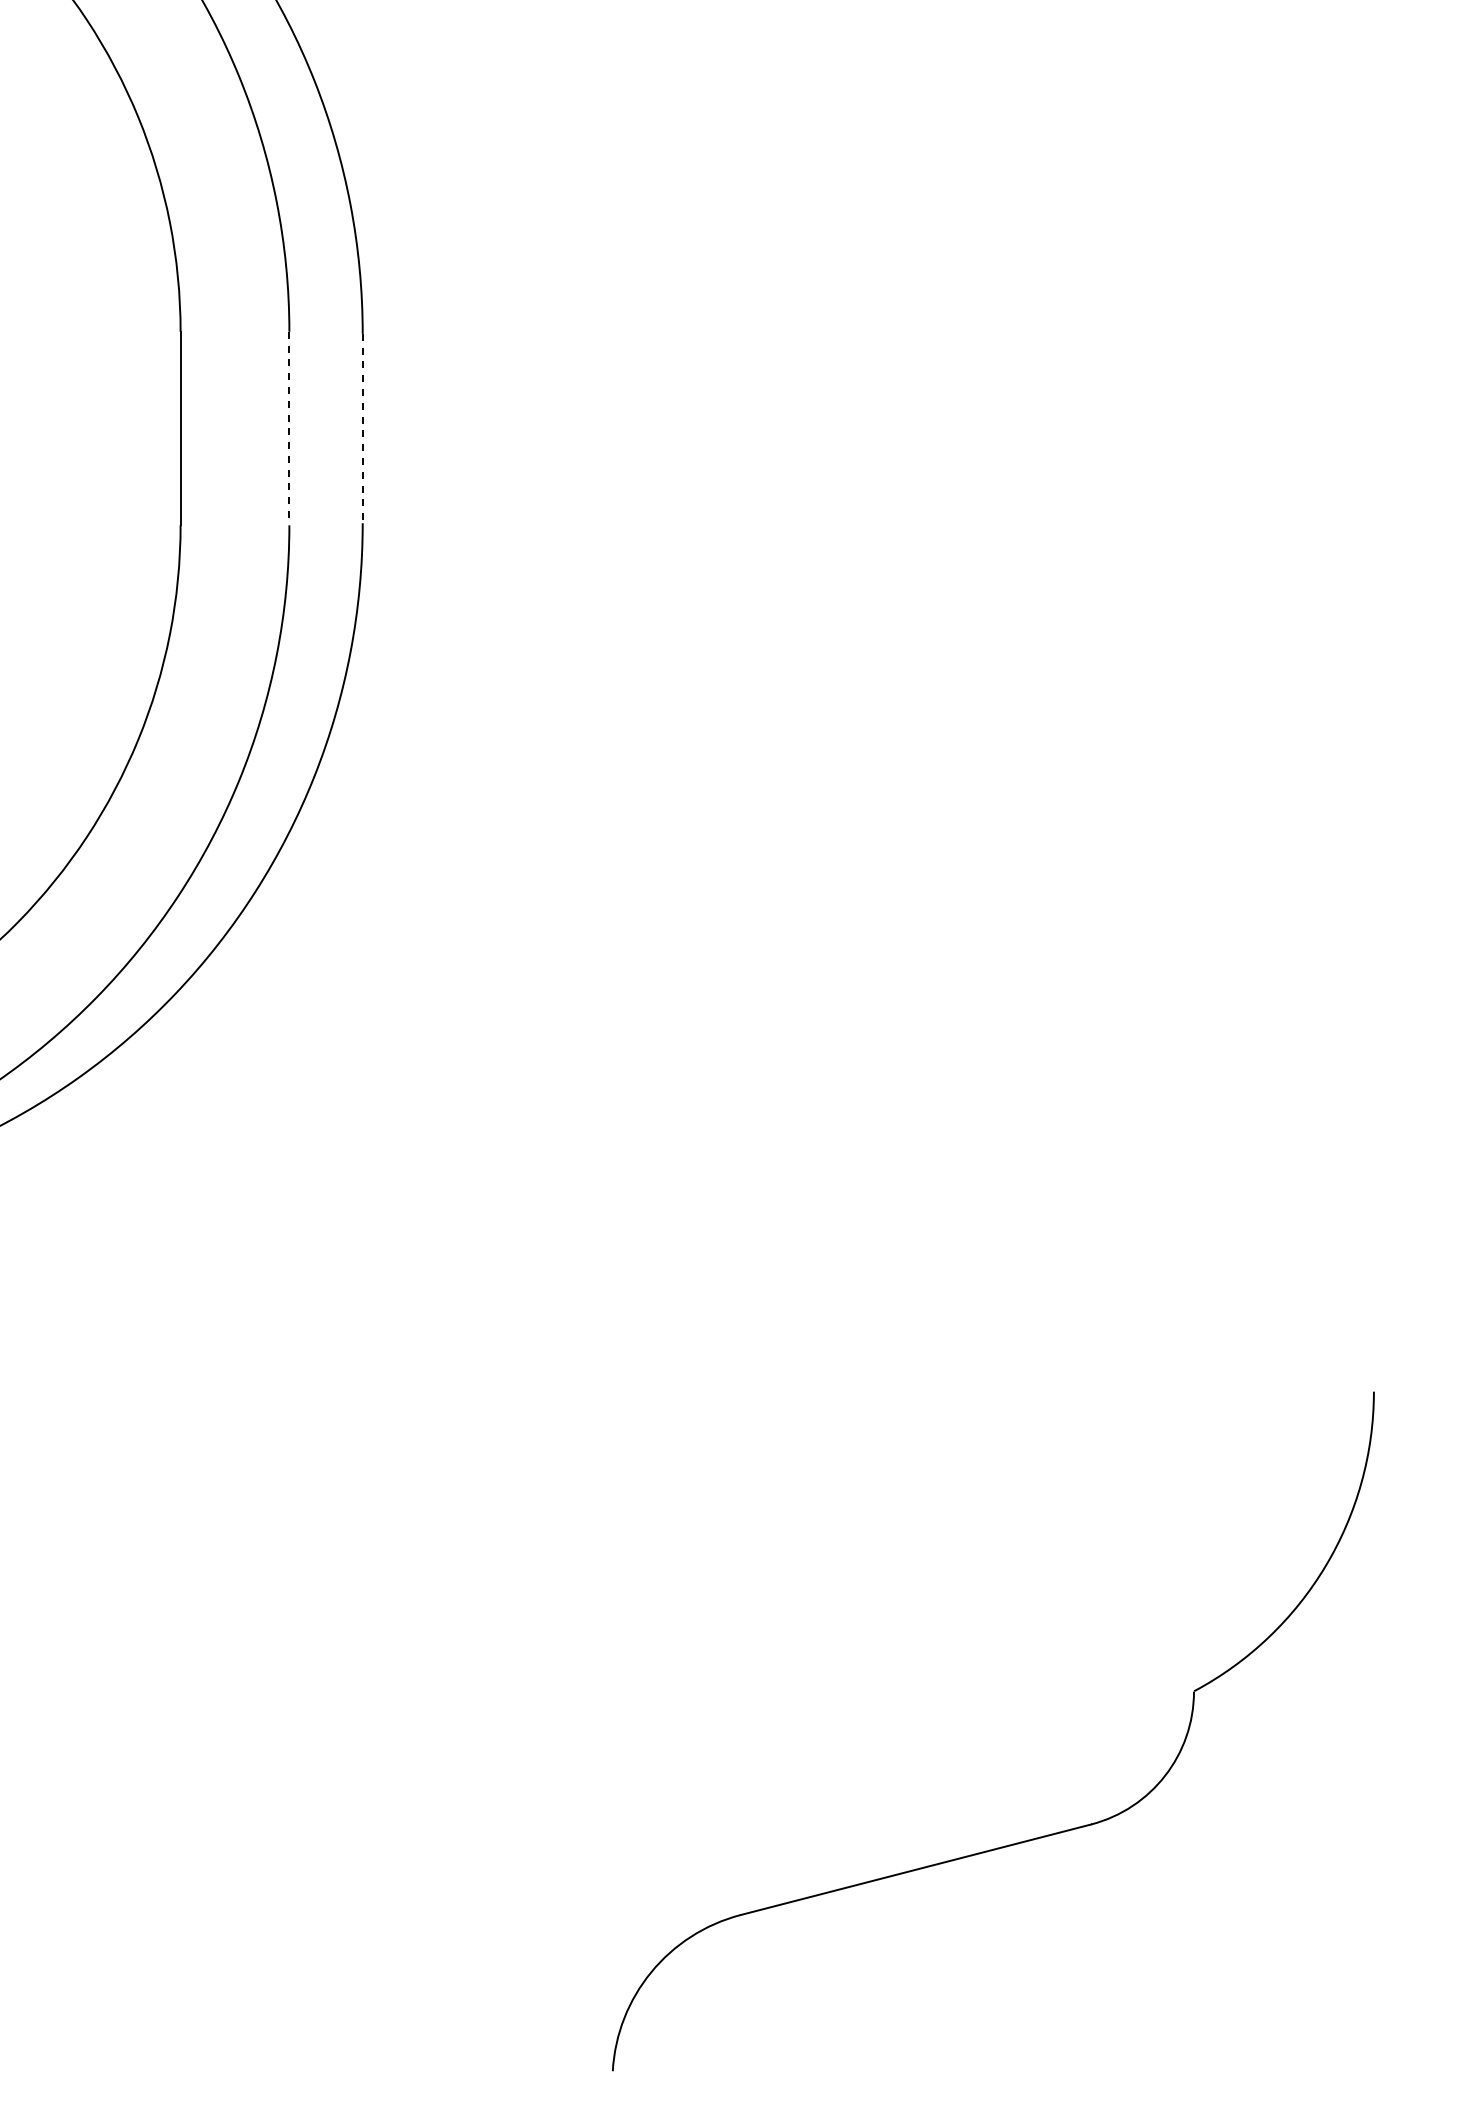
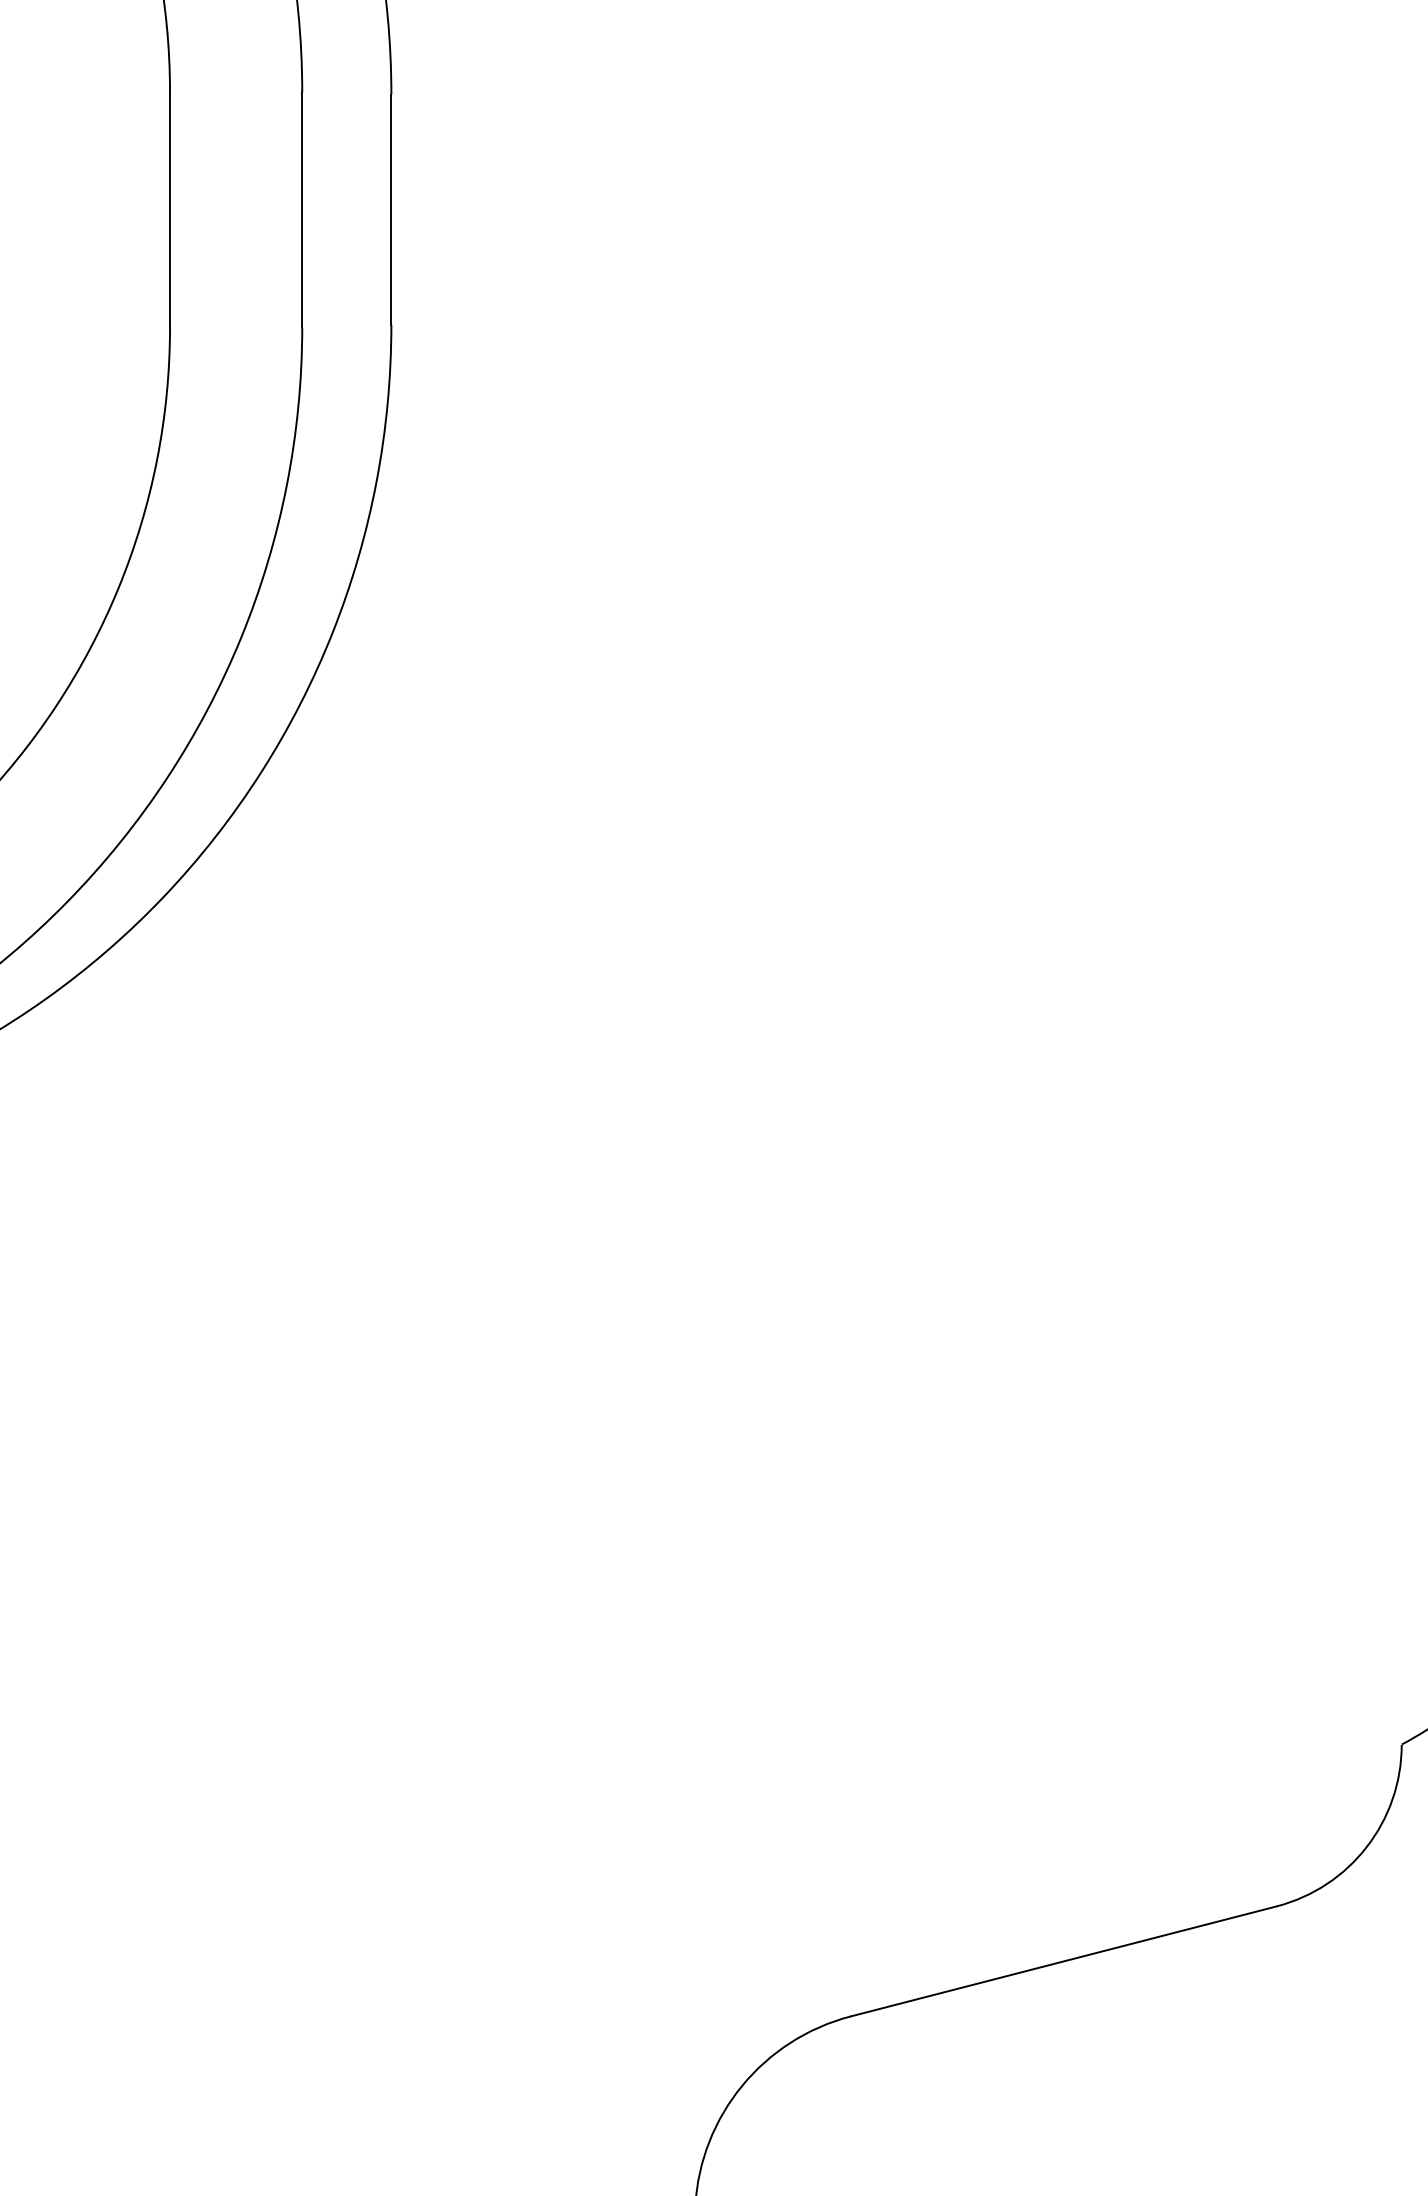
line: (289, 428) -> (302, 209), dashed -> solid
line: (362, 428) -> (391, 209), dashed -> solid

